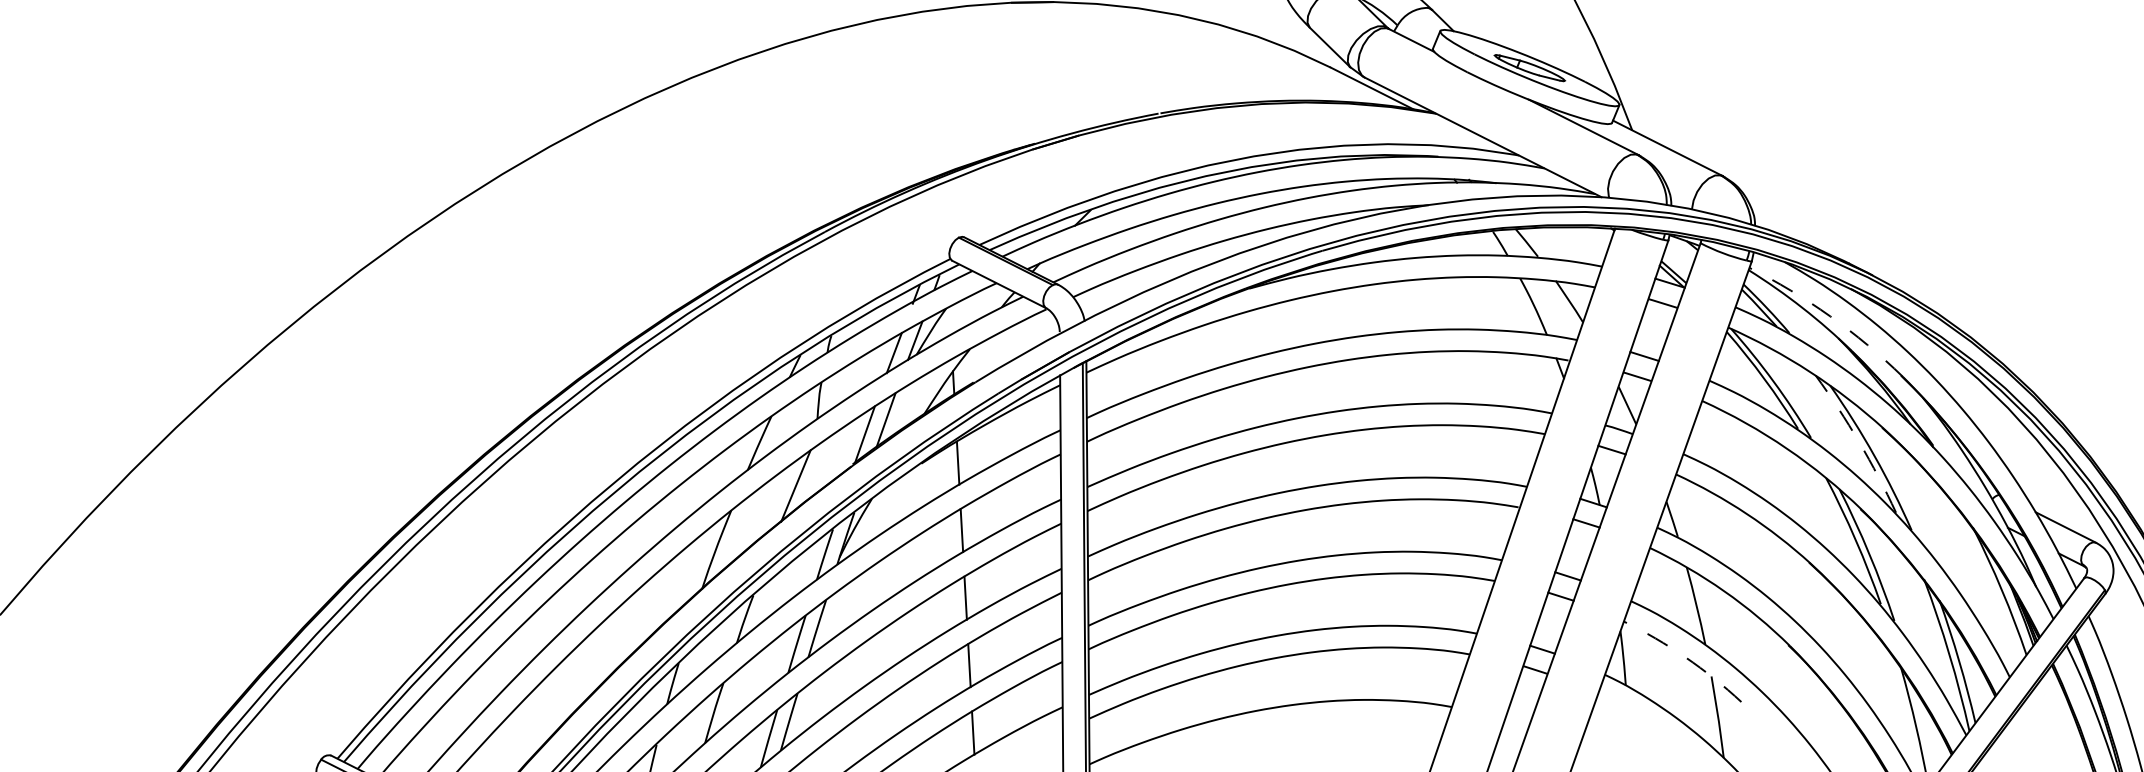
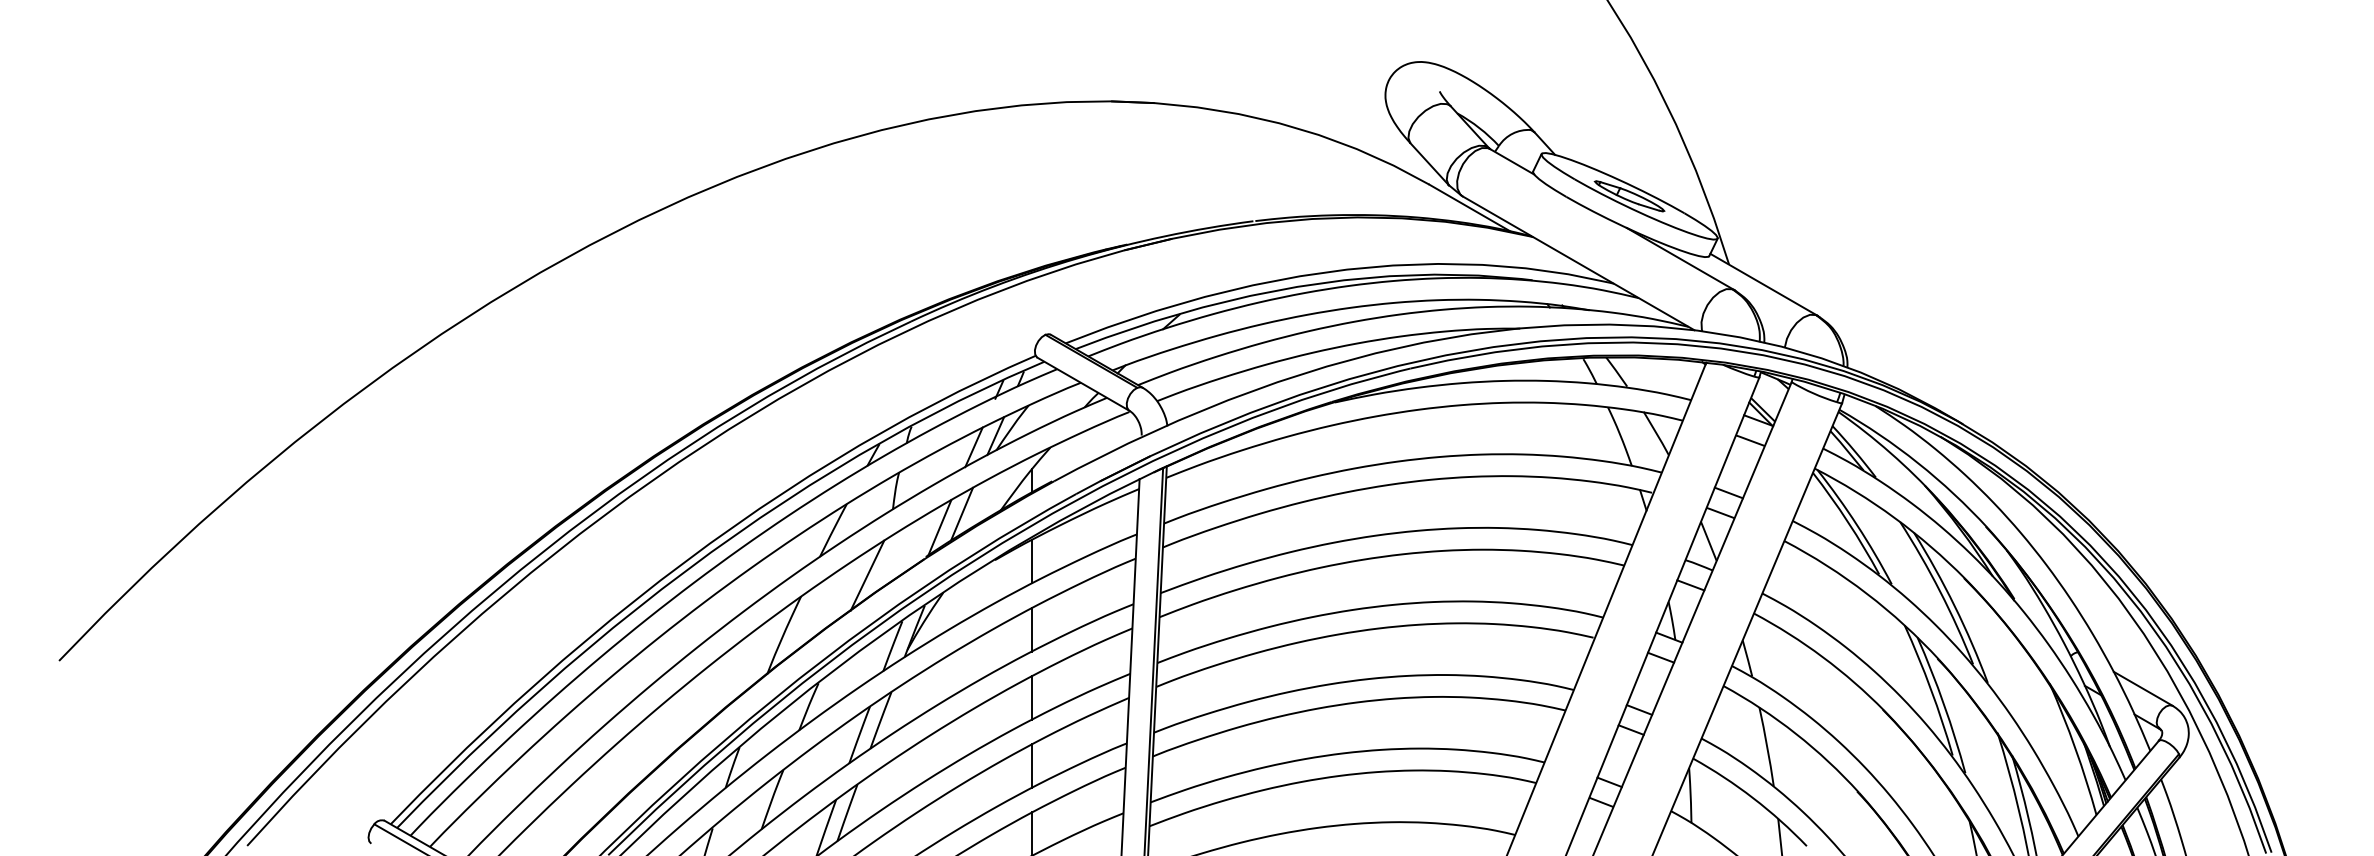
arc: (1830, 316) -> (1918, 463), dashed -> solid
arc: (1859, 442) -> (1940, 591), dashed -> solid
arc: (1685, 657) -> (1753, 798), dashed -> solid

